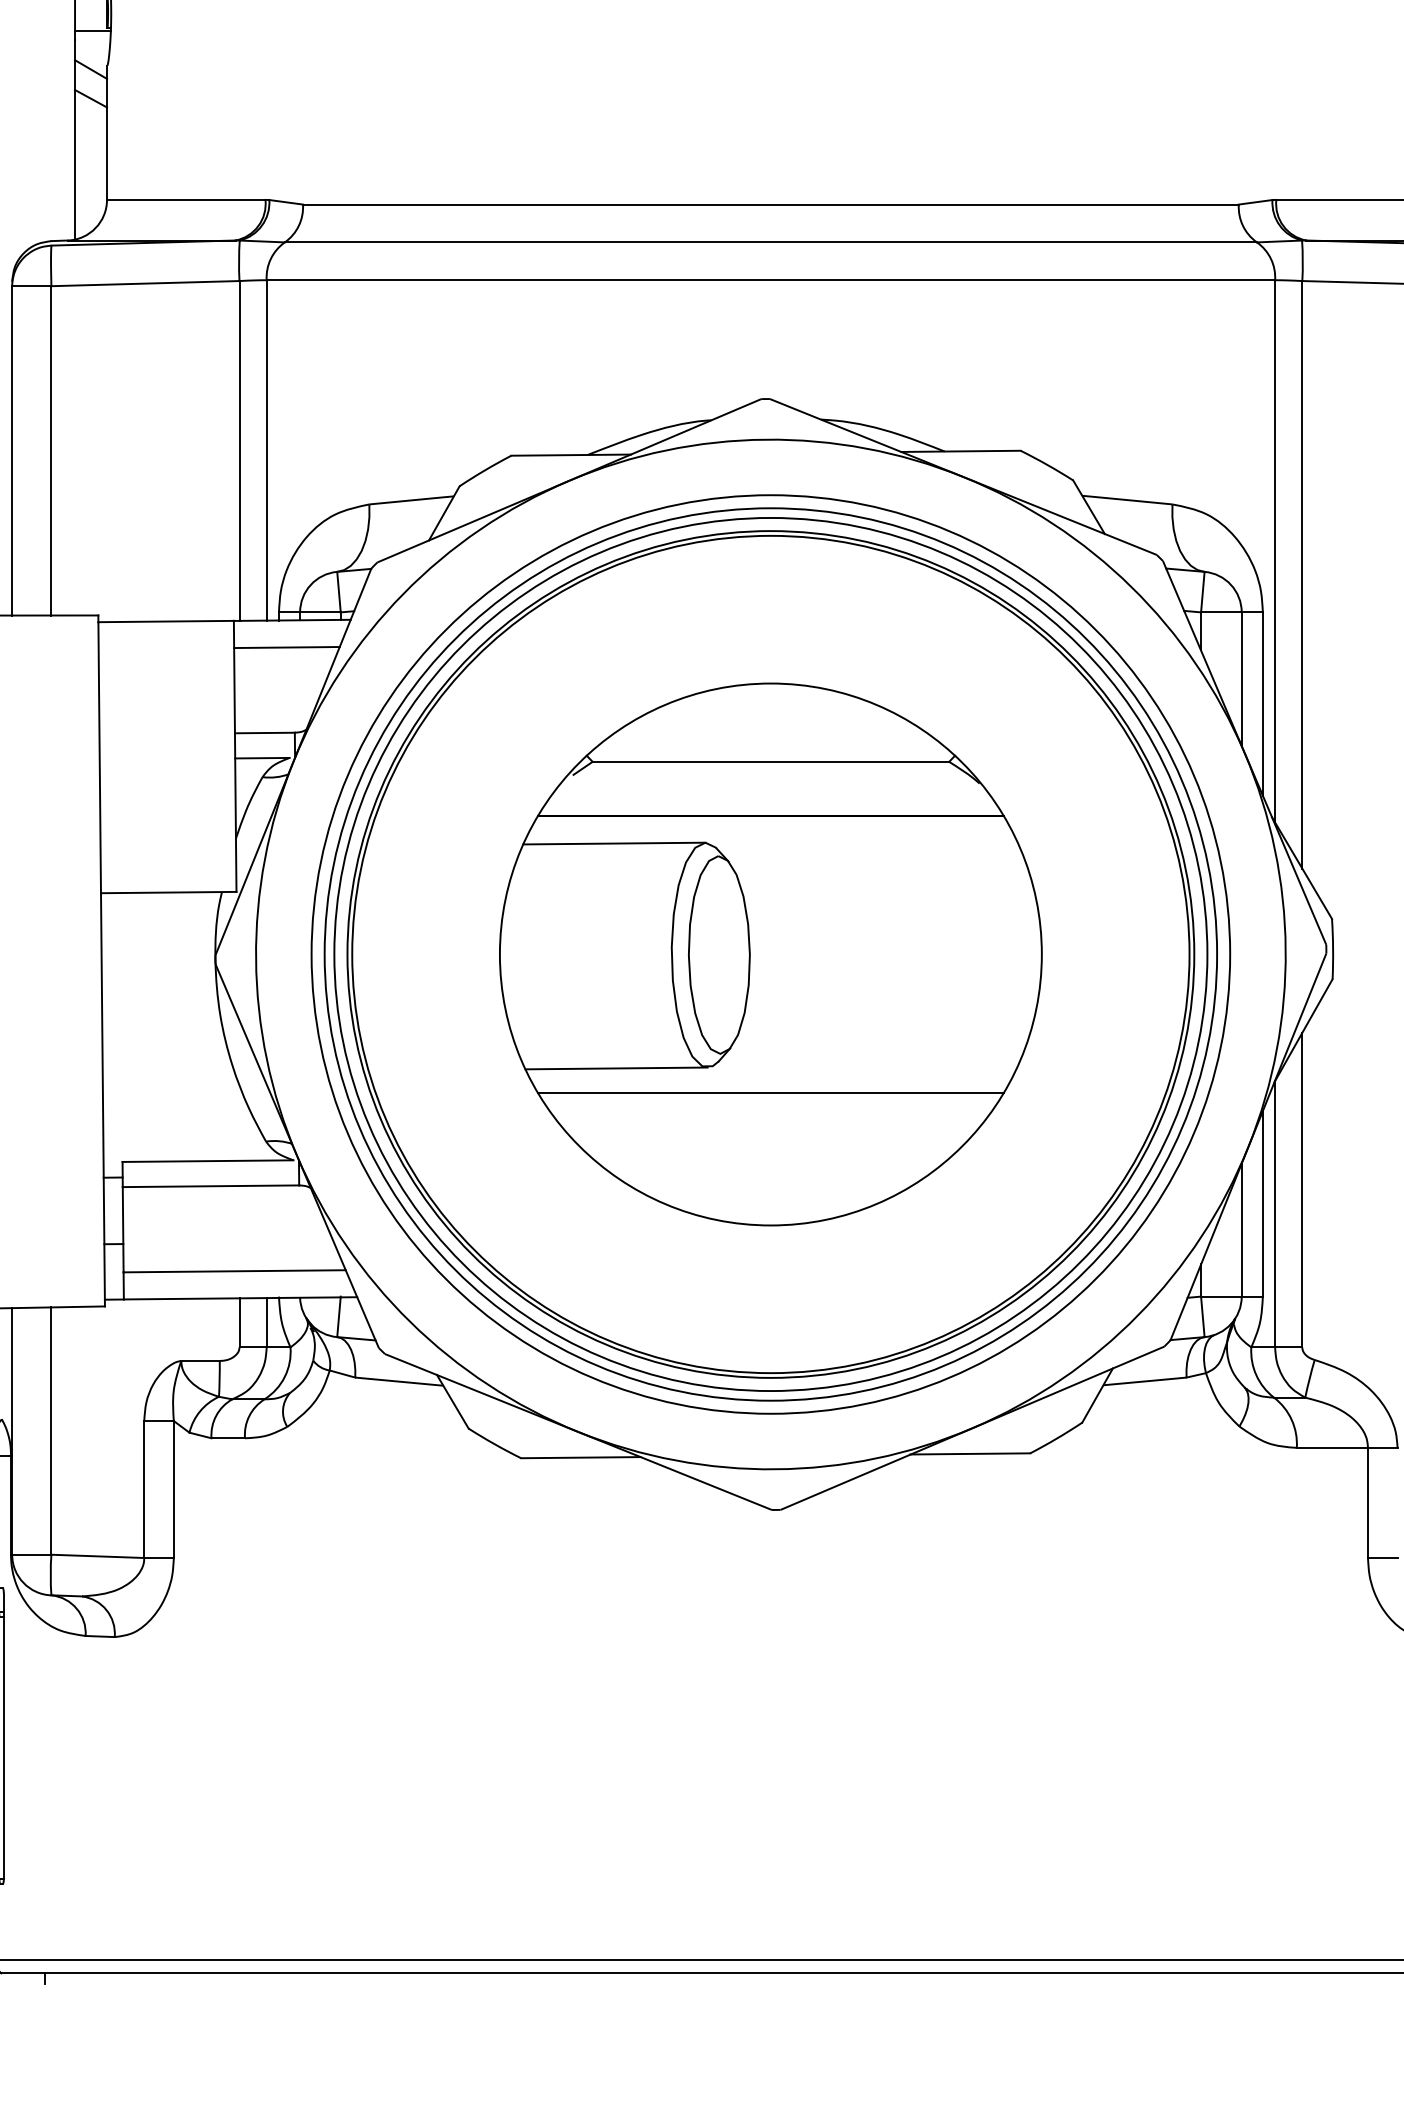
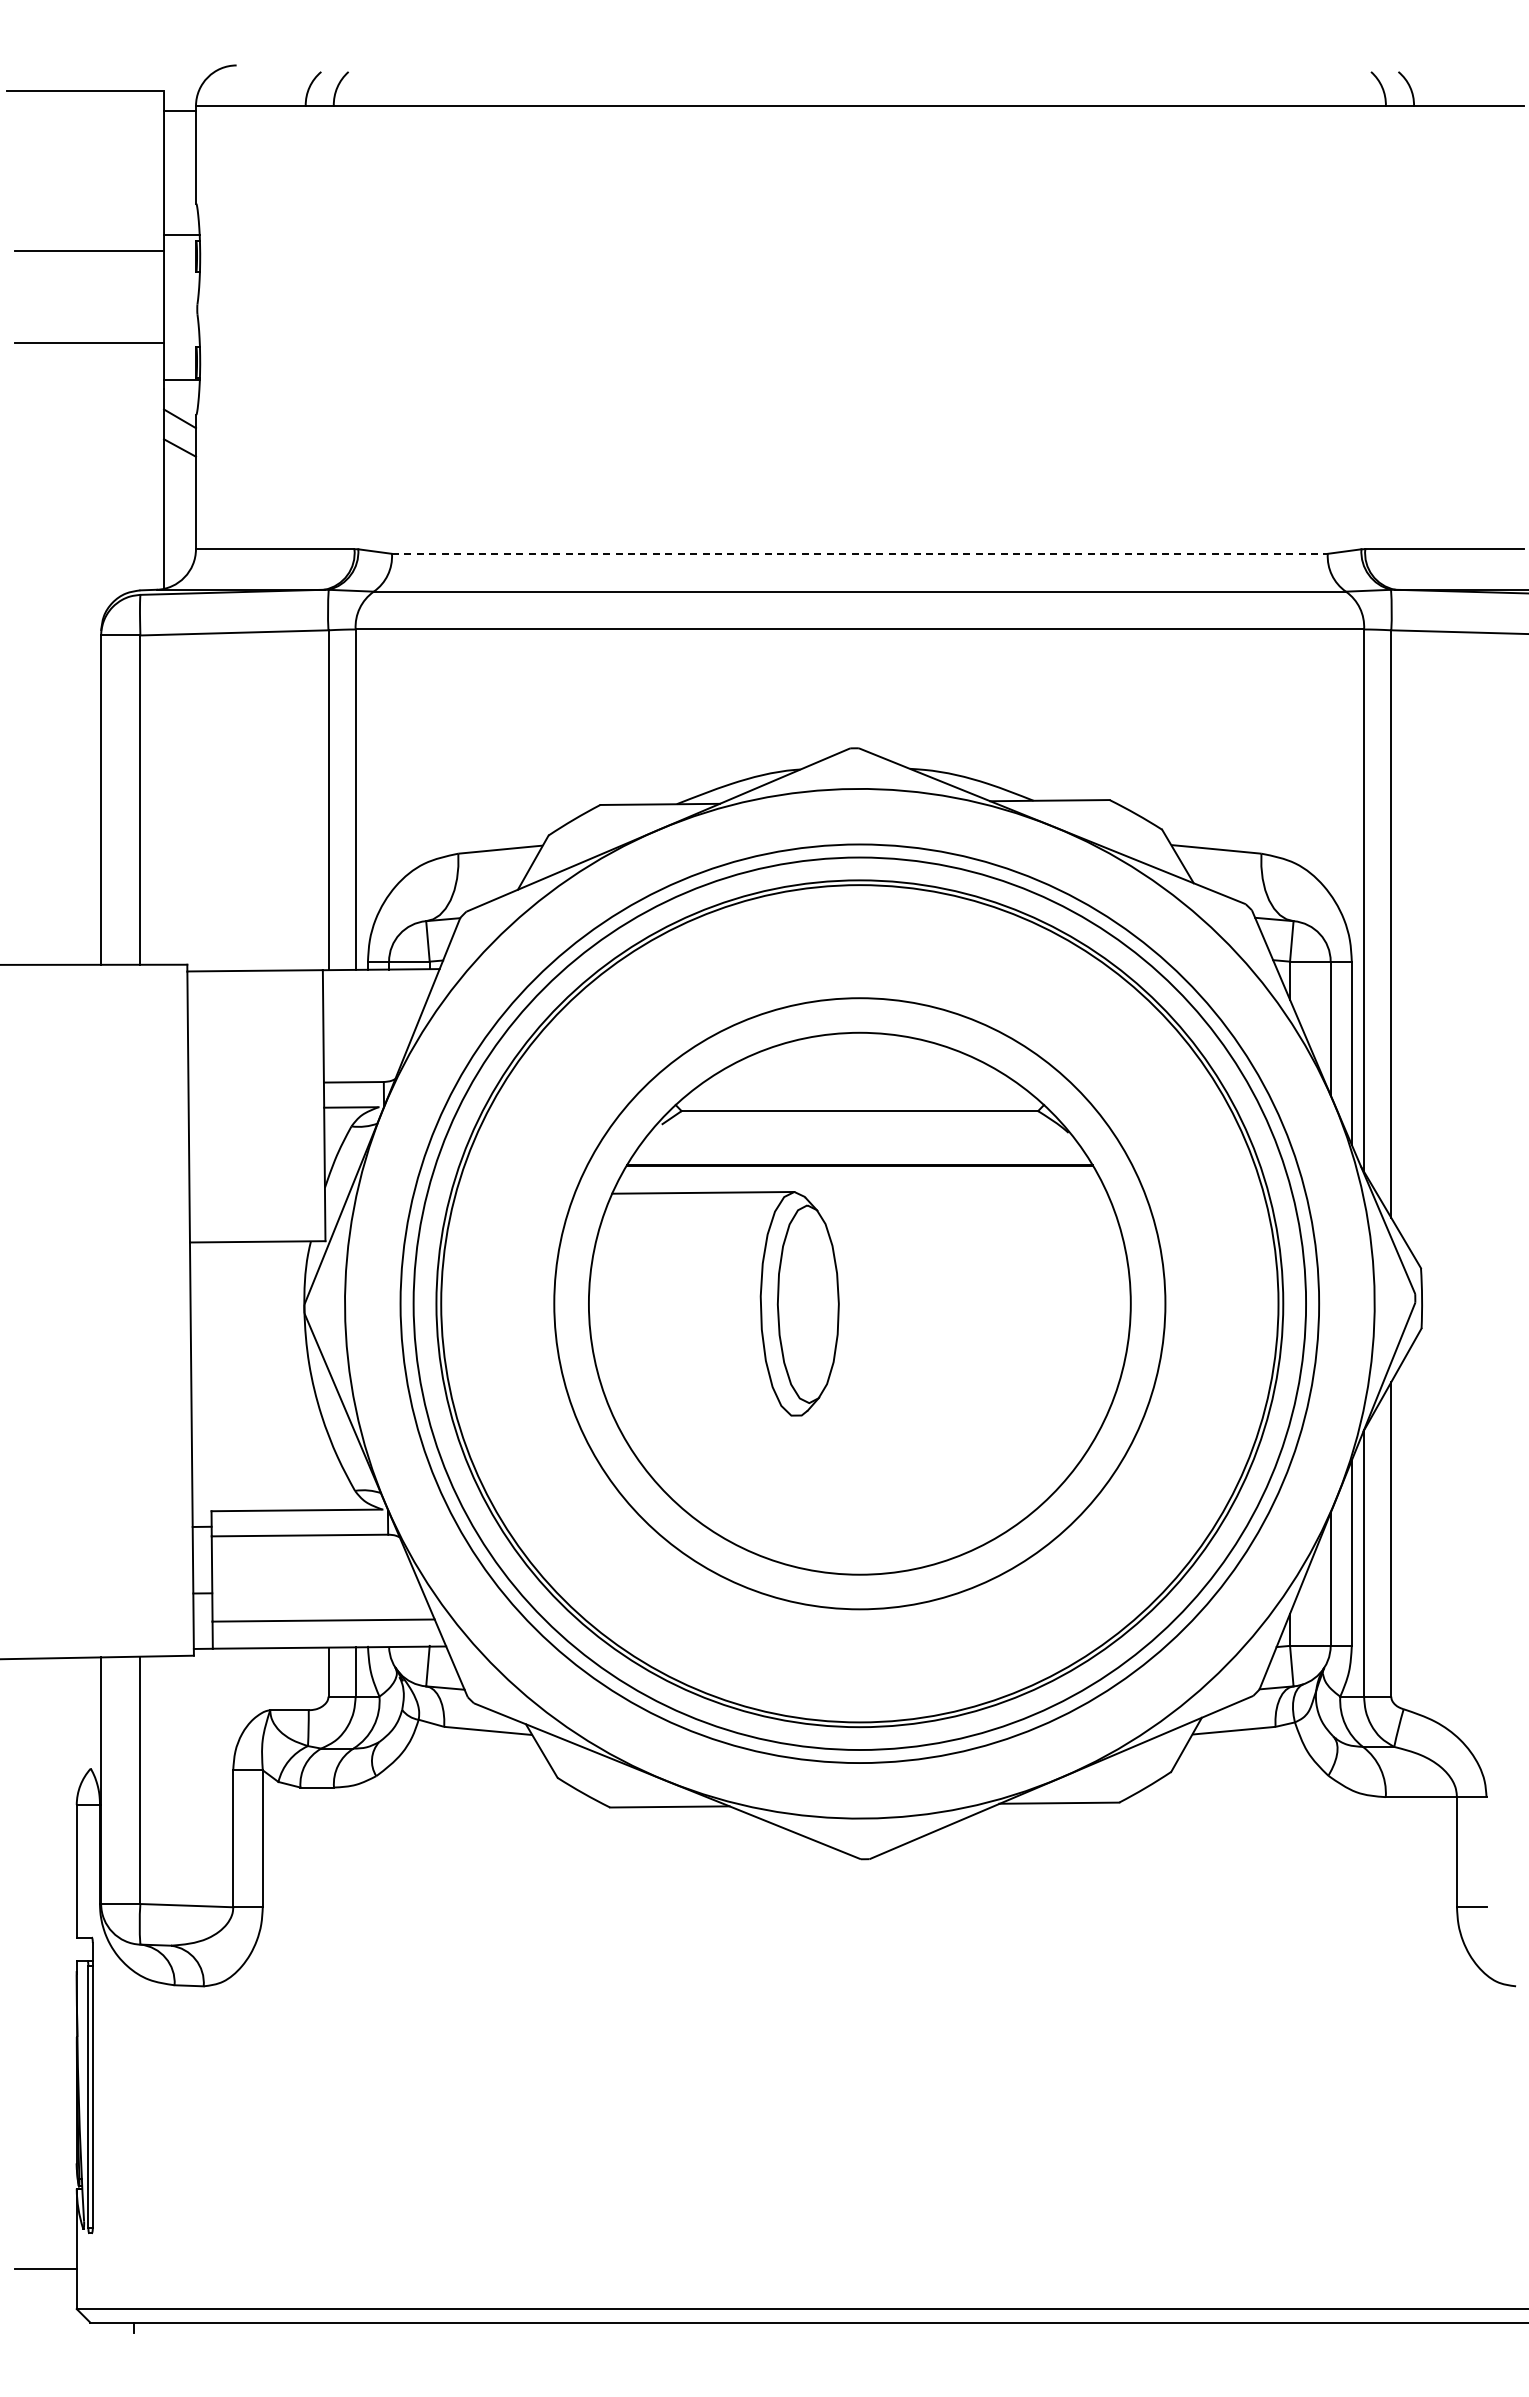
line: (770, 204) -> (859, 553), solid -> dashed
line: (286, 647) -> (375, 996), removed
circle: (770, 954) -> (859, 1303), size x0.7
line: (616, 1068) -> (705, 1417), removed
line: (770, 1092) -> (859, 1441), removed

